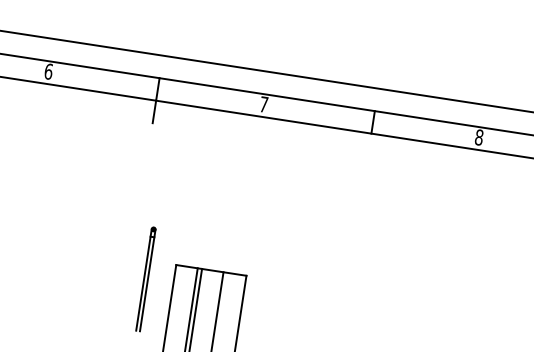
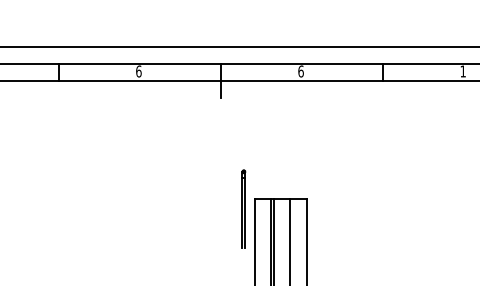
text: (263, 104) -> (300, 71), 7 -> 6
text: (478, 137) -> (462, 71), 8 -> 1
part: (145, 278) -> (243, 208), moved

